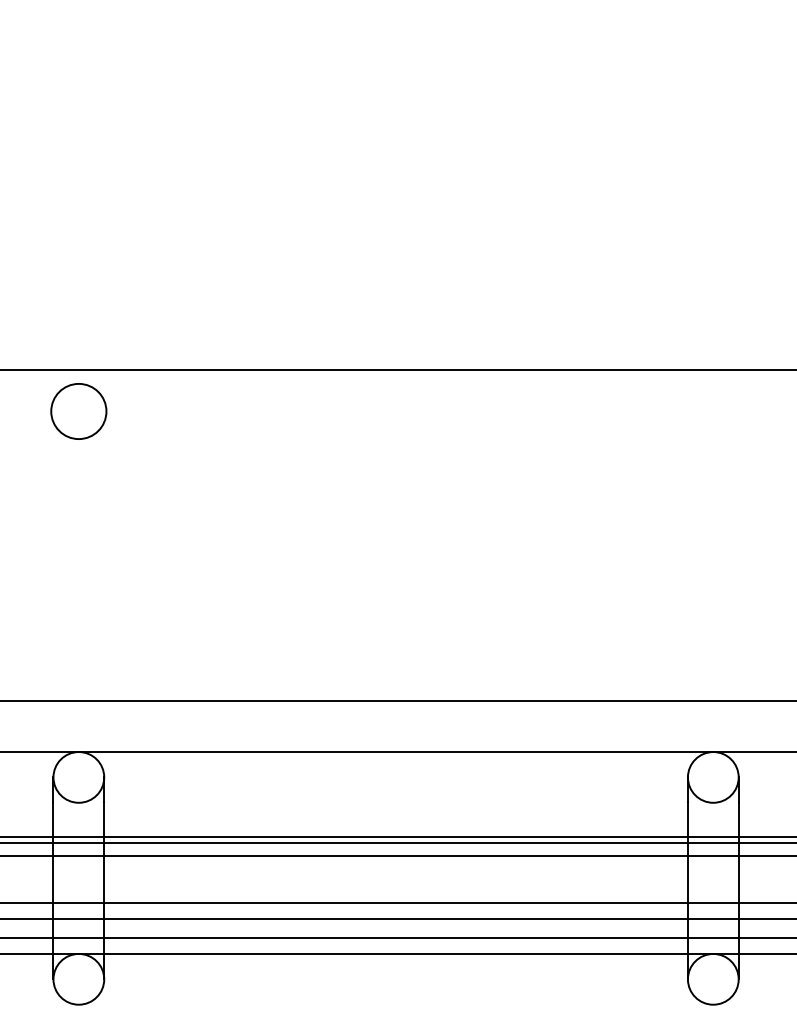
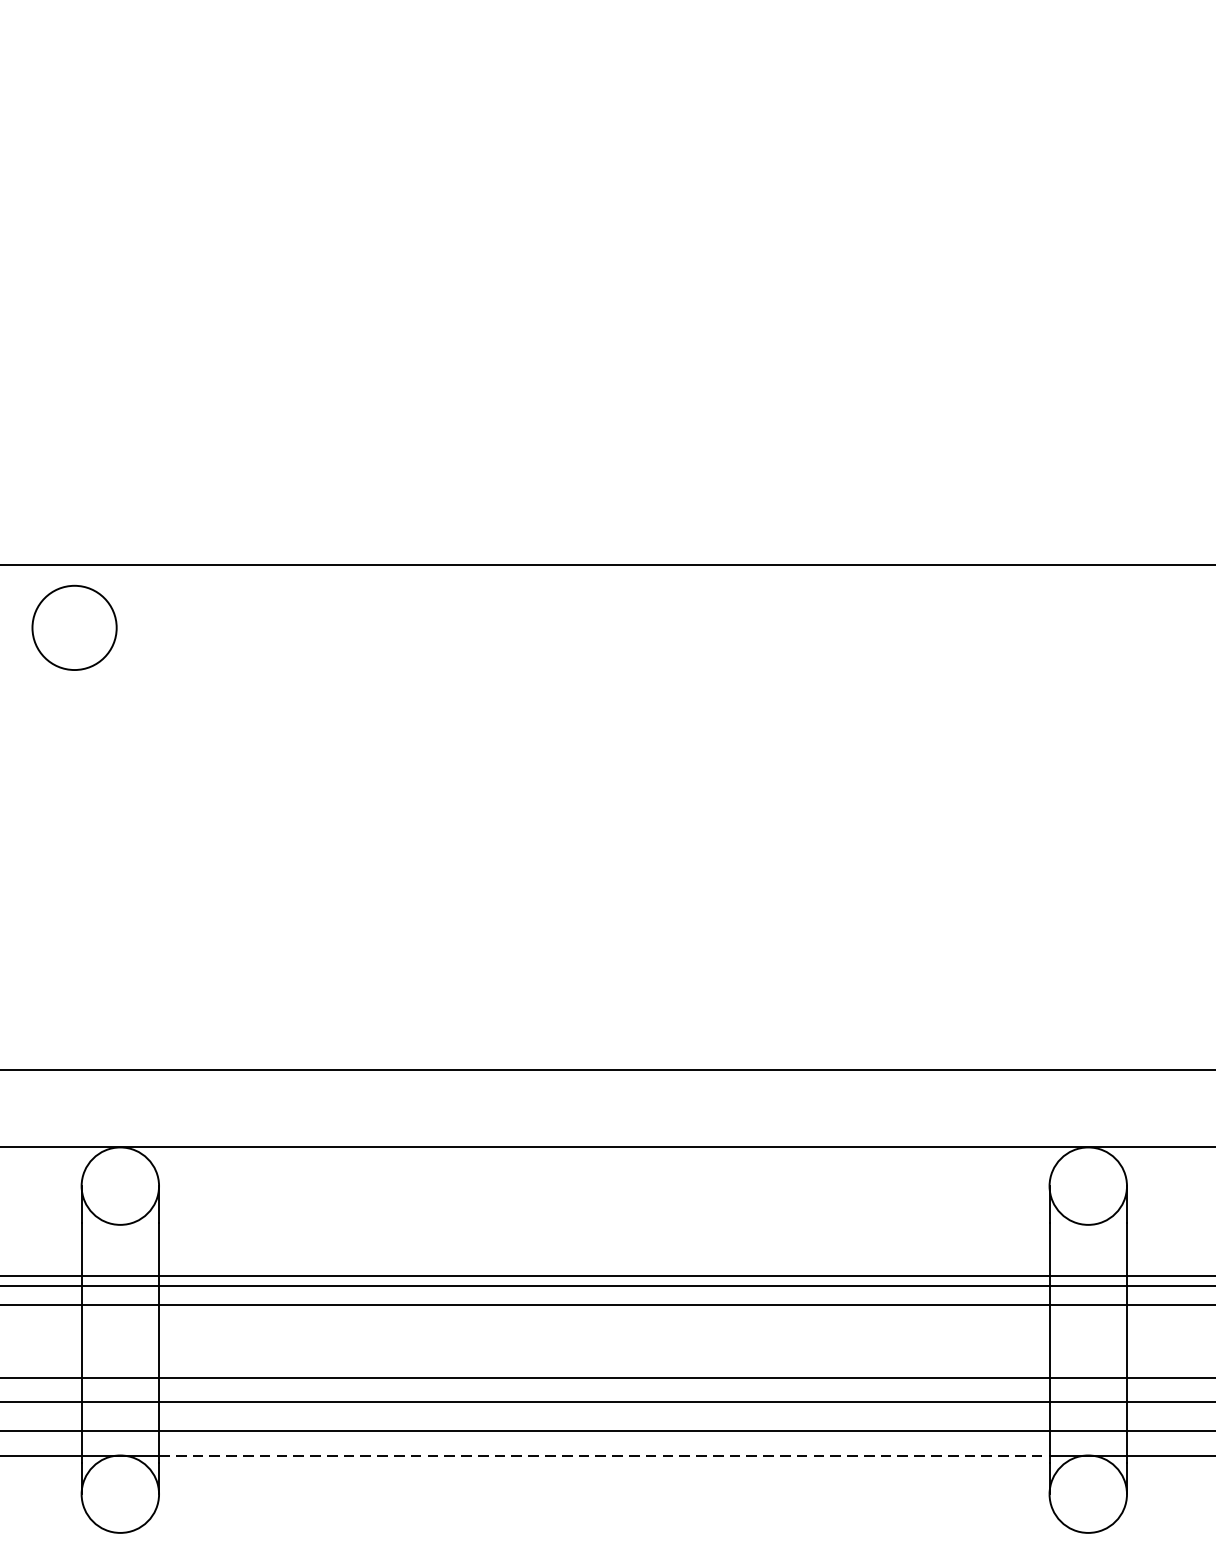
circle: (78, 411) -> (74, 627), moved
line: (396, 953) -> (604, 1454), solid -> dashed

